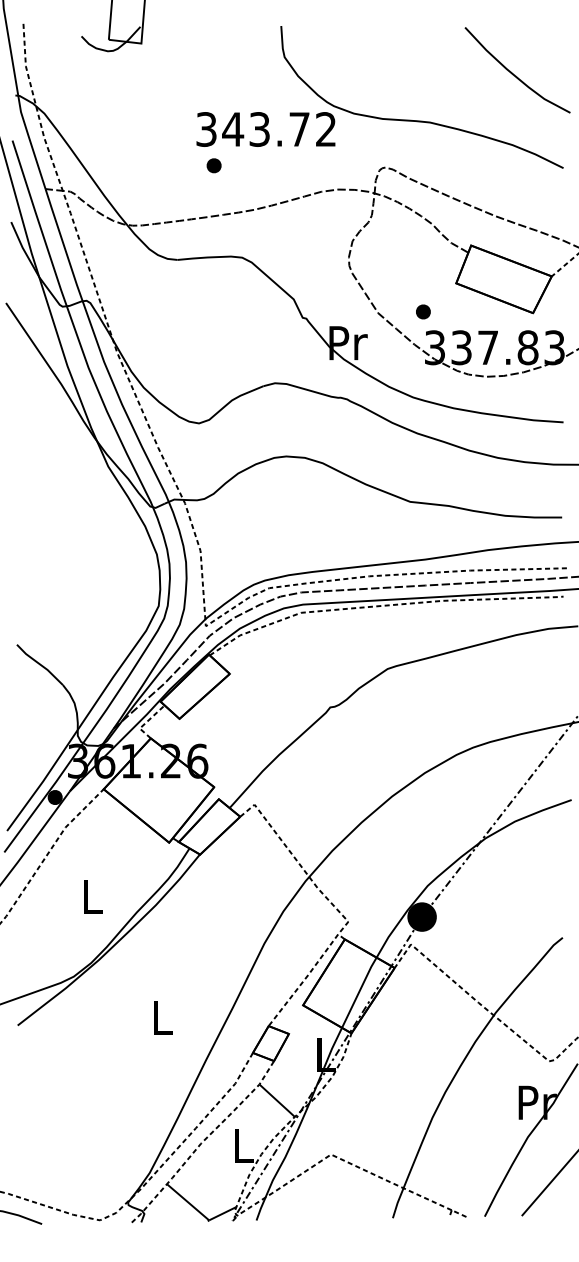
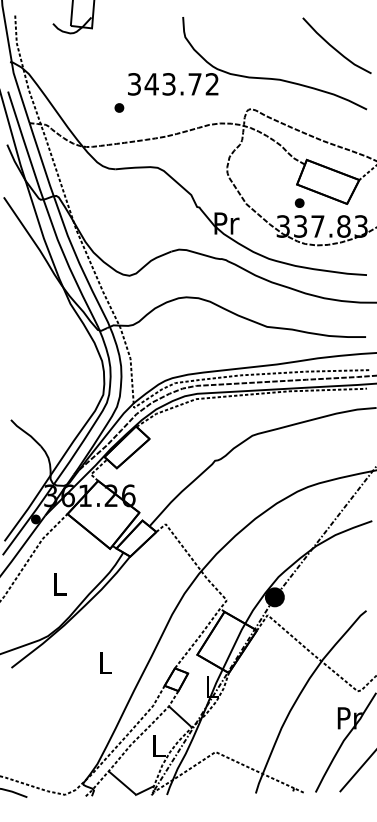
part: (214, 165) -> (119, 107), moved
part: (423, 310) -> (299, 202), moved

